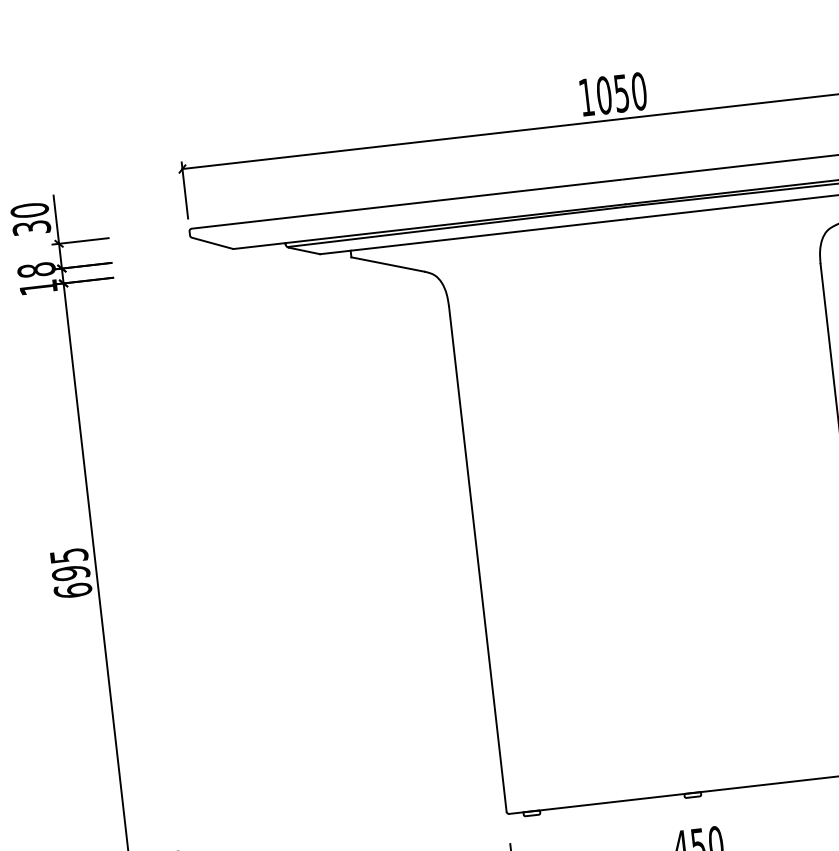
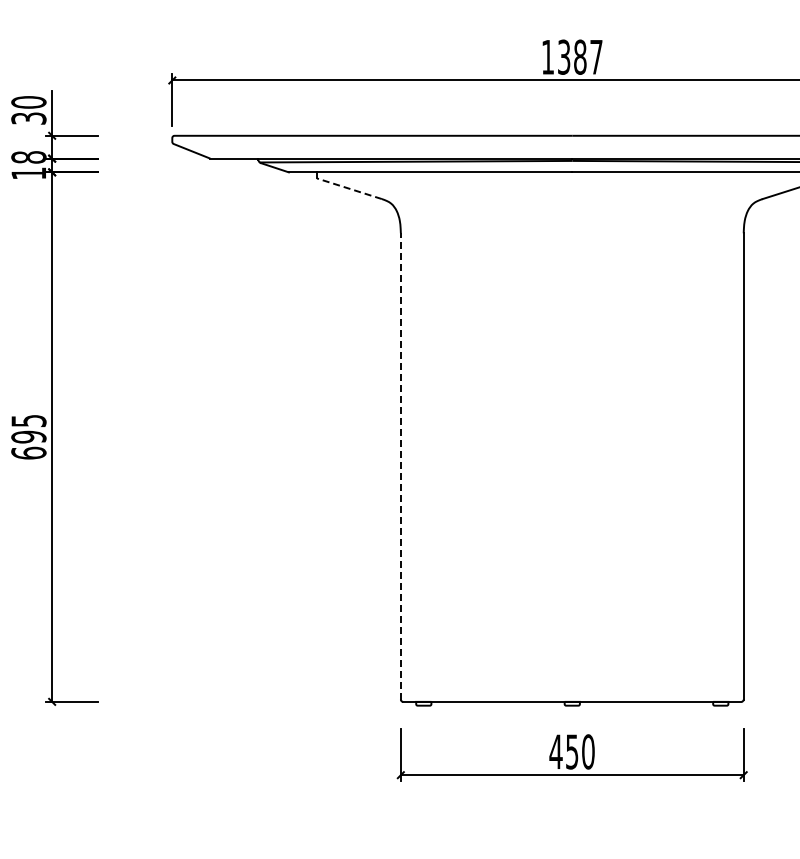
text: (620, 92) -> (579, 56), 1050 -> 1387
line: (387, 264) -> (349, 188), solid -> dashed
line: (477, 558) -> (400, 465), solid -> dashed

